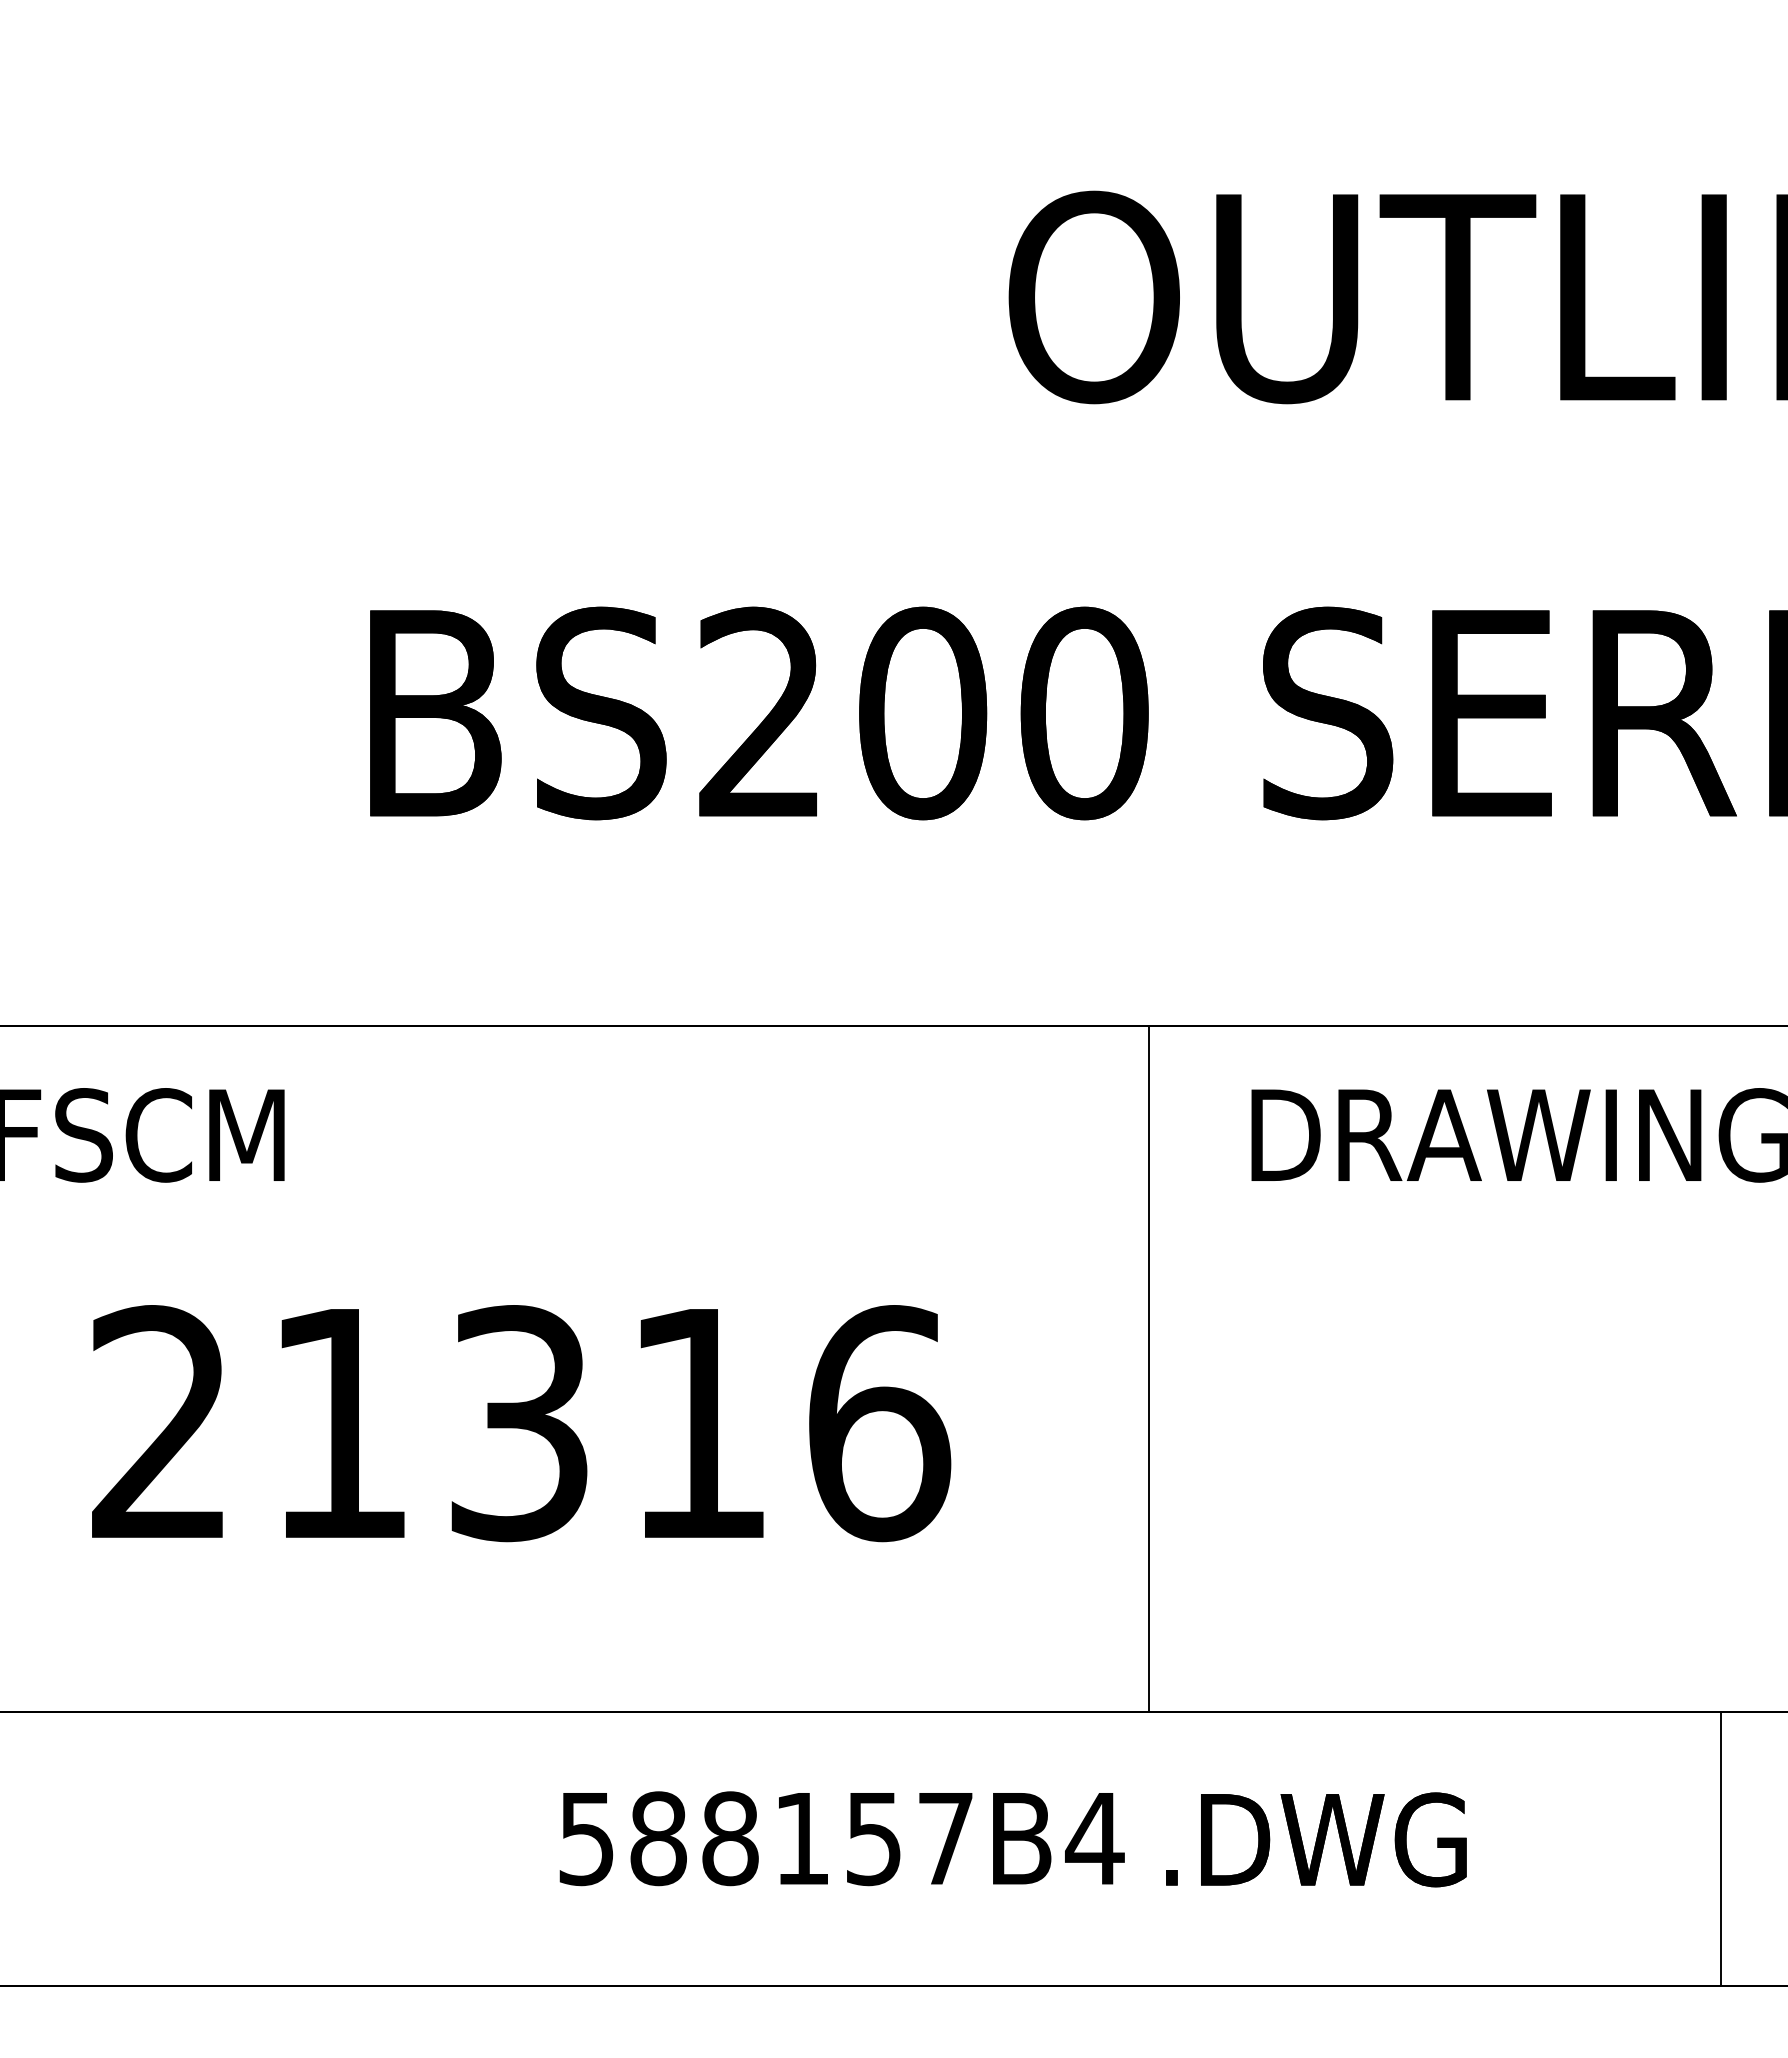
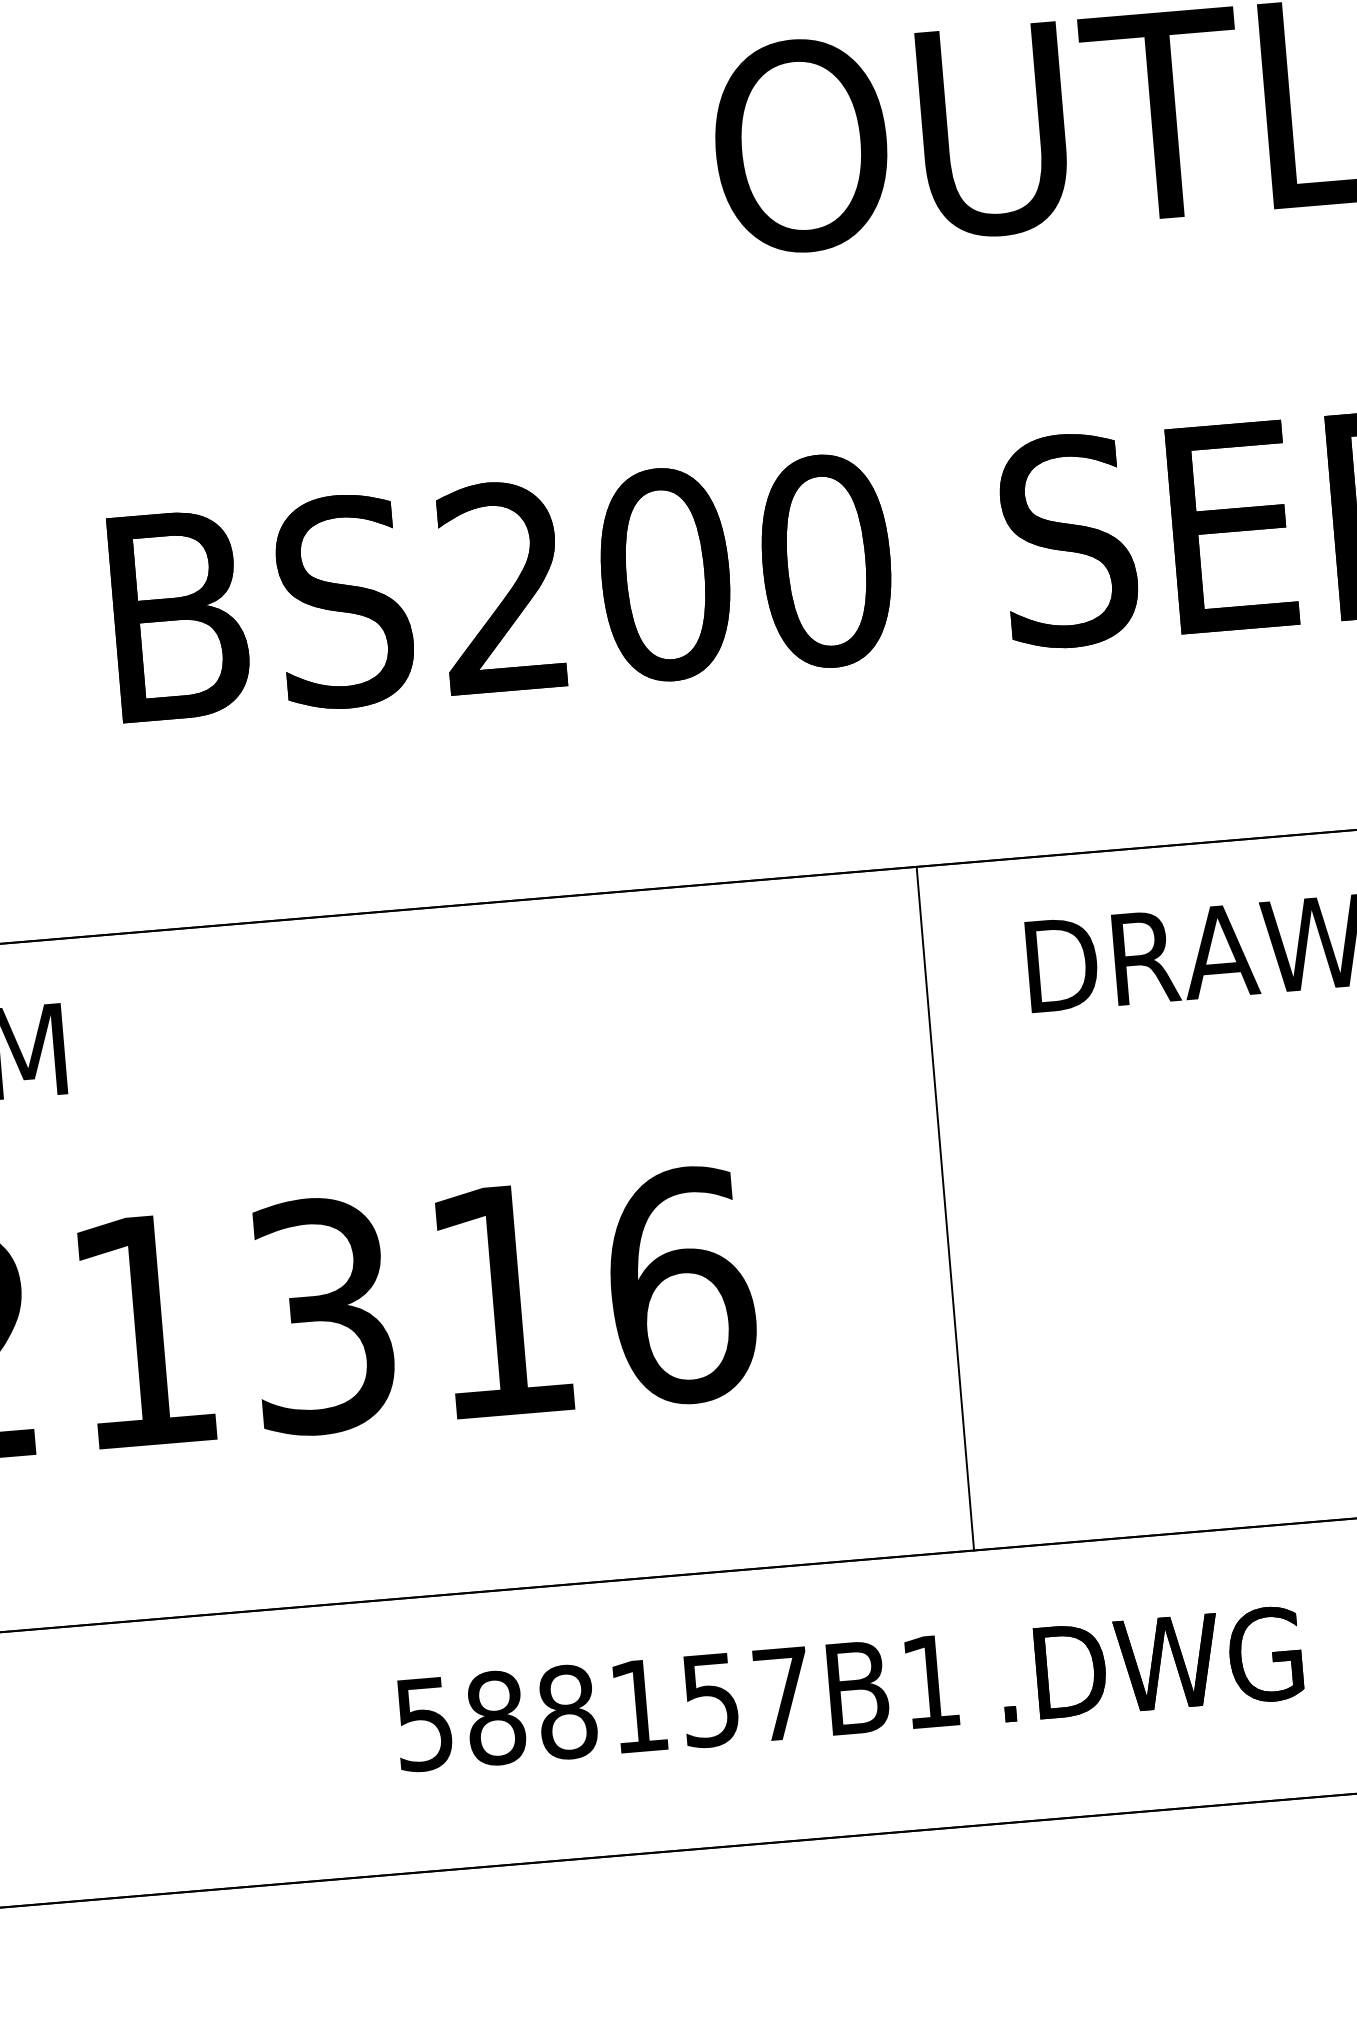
text: (1094, 1838) -> (930, 1681), 588157B4 -> 588157B1

